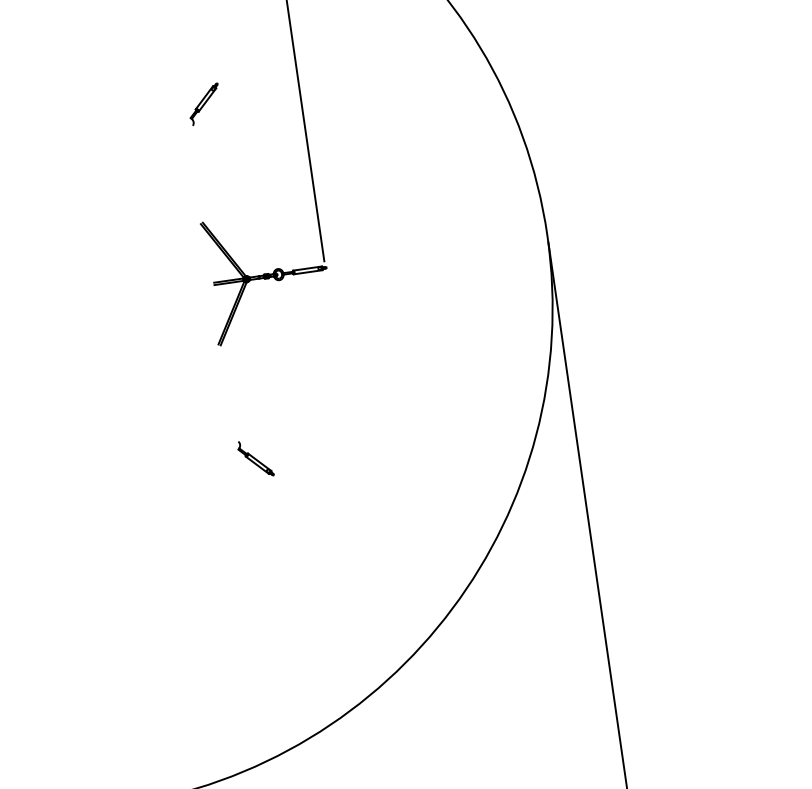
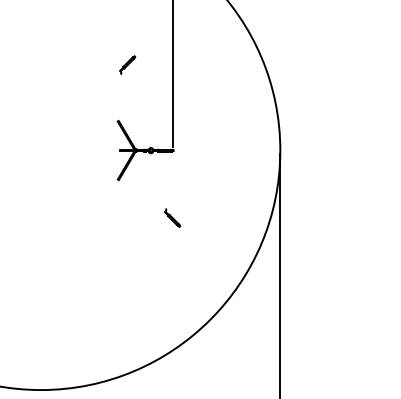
part: (255, 458) -> (172, 217), moved

